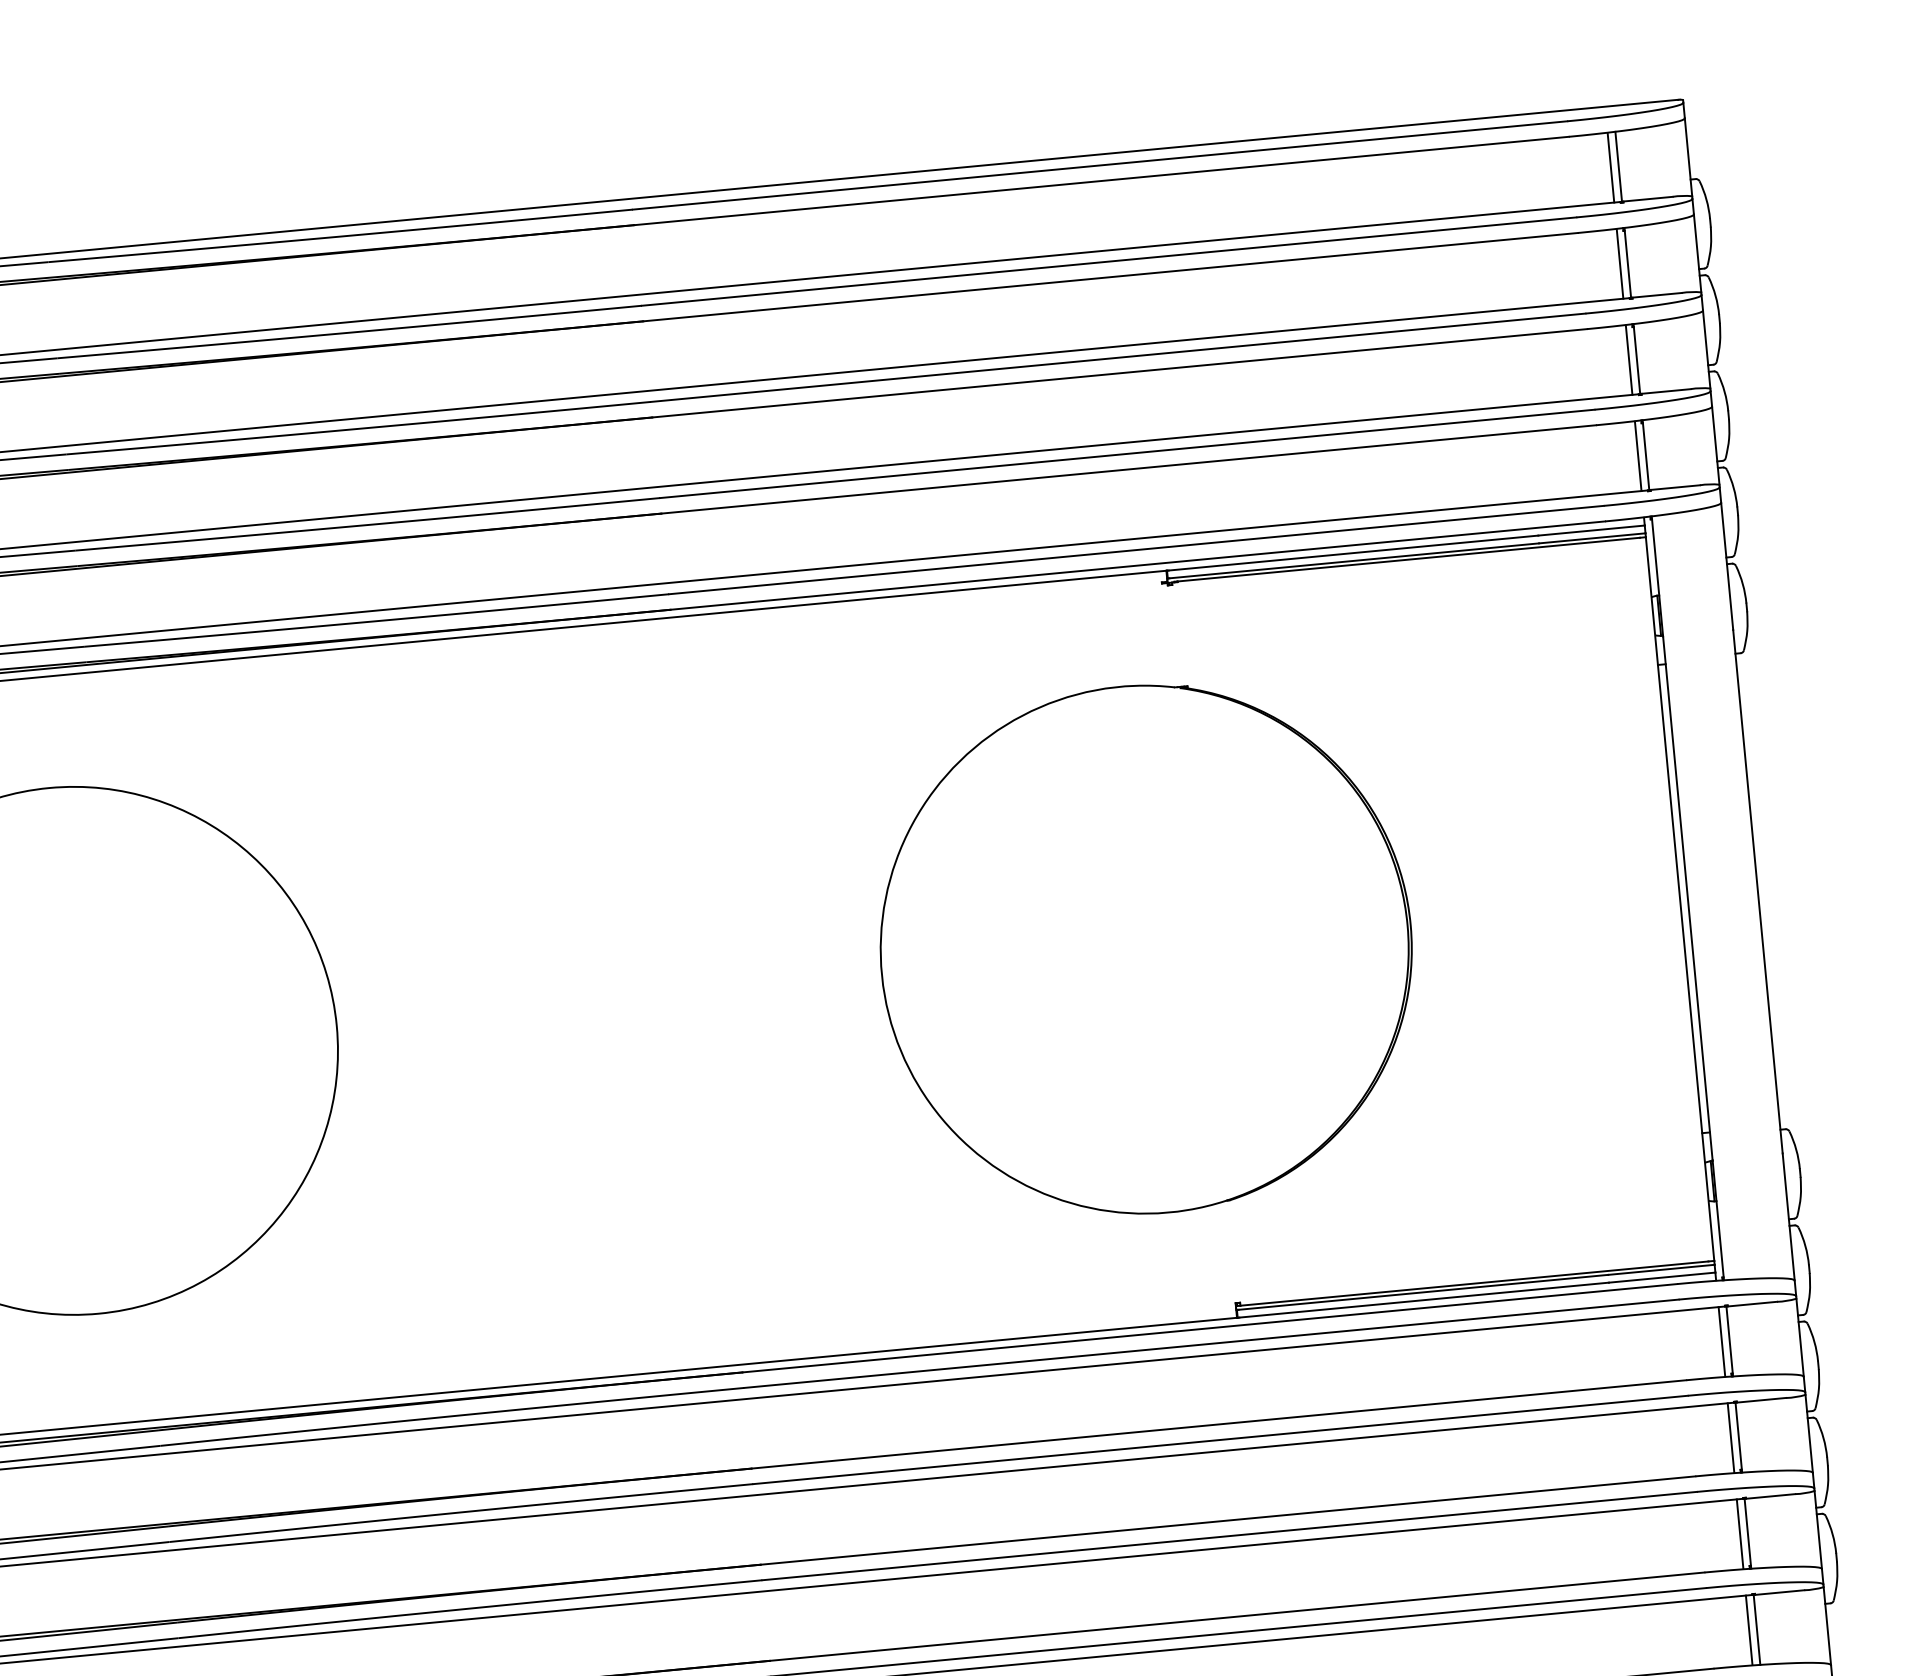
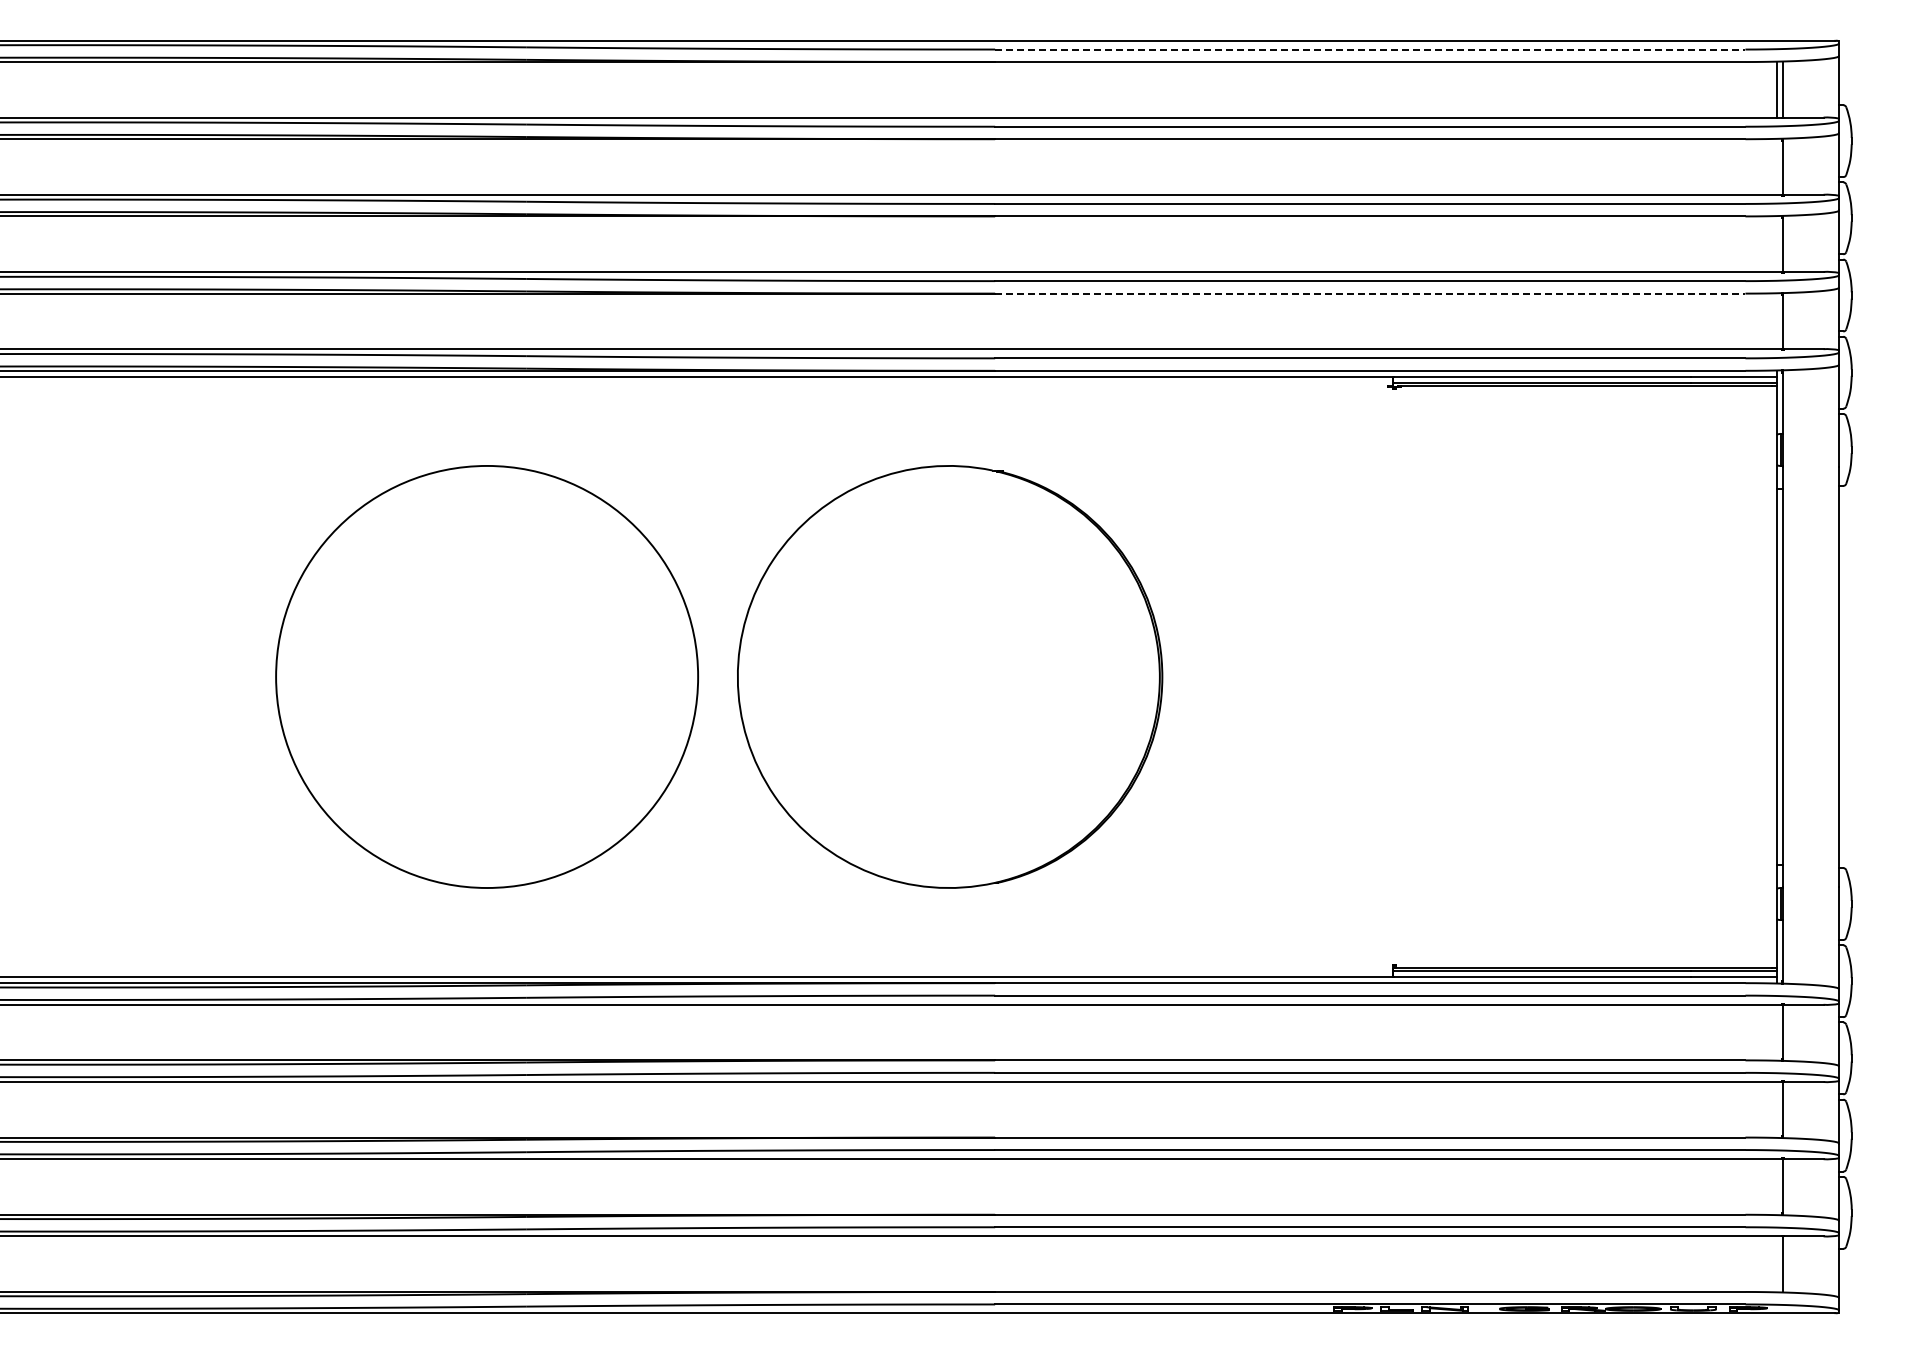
line: (1100, 165) -> (1370, 49), solid -> dashed
line: (1619, 263) -> (1776, 166), removed
line: (1628, 360) -> (1776, 244), removed
line: (1637, 456) -> (1776, 321), removed
line: (1129, 469) -> (1370, 293), solid -> dashed
part: (1146, 948) -> (950, 676), moved
line: (1721, 1341) -> (1776, 1032), removed
line: (1730, 1437) -> (1776, 1109), removed
line: (1739, 1533) -> (1776, 1186), removed
line: (1748, 1629) -> (1776, 1263), removed

